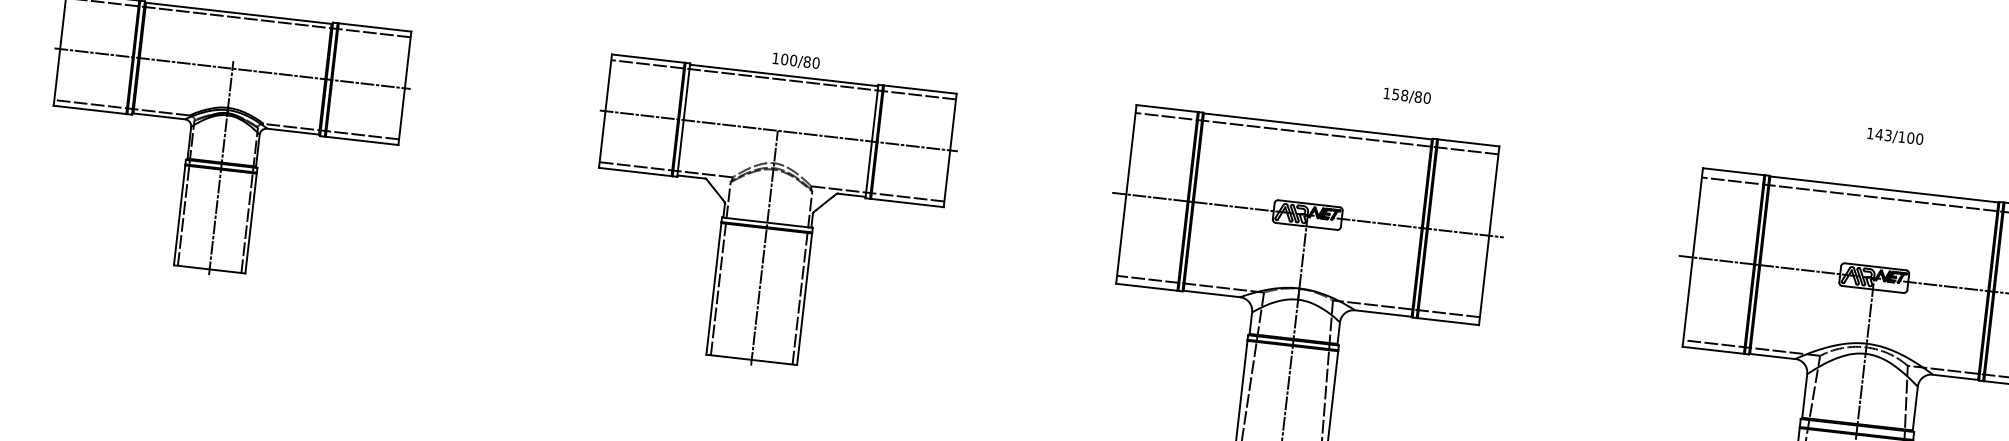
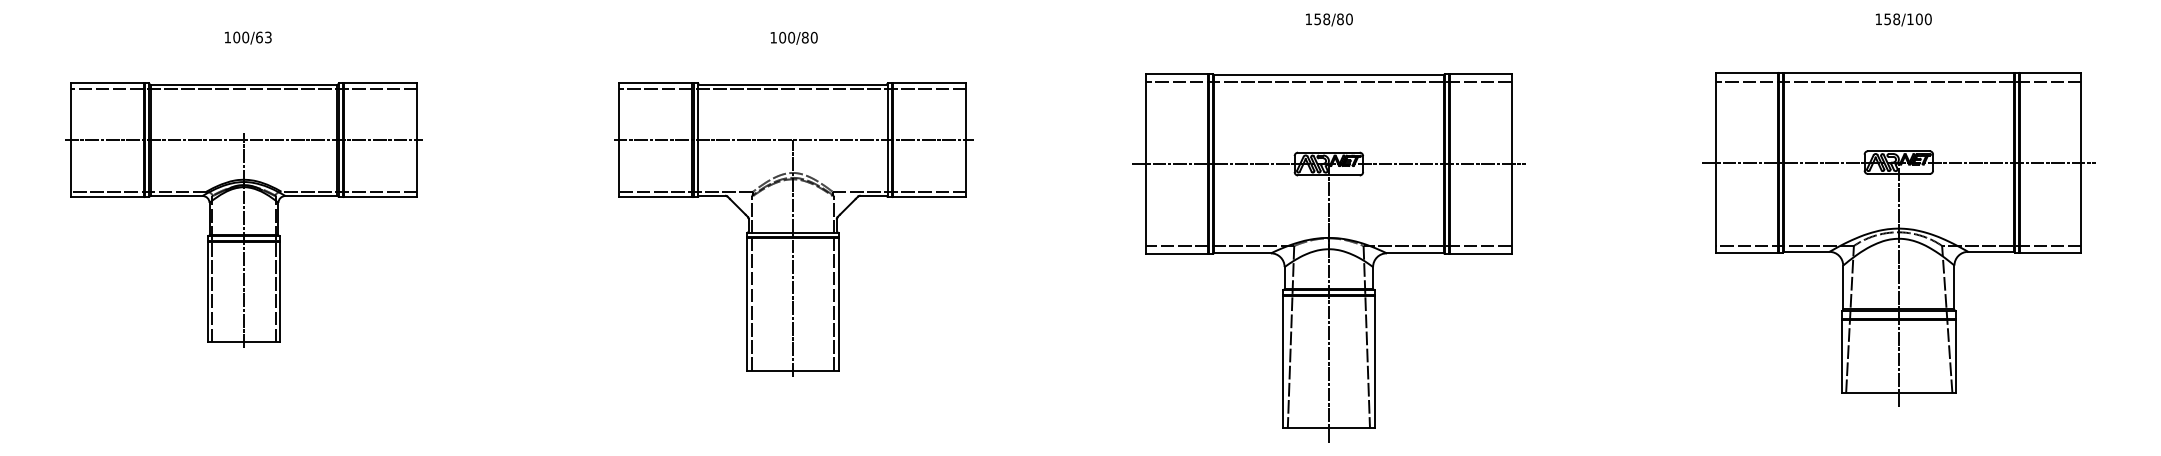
text: (795, 60) -> (793, 37), moved
text: (1407, 96) -> (1329, 19), moved
text: (1884, 135) -> (1892, 19), 143/100 -> 158/100

